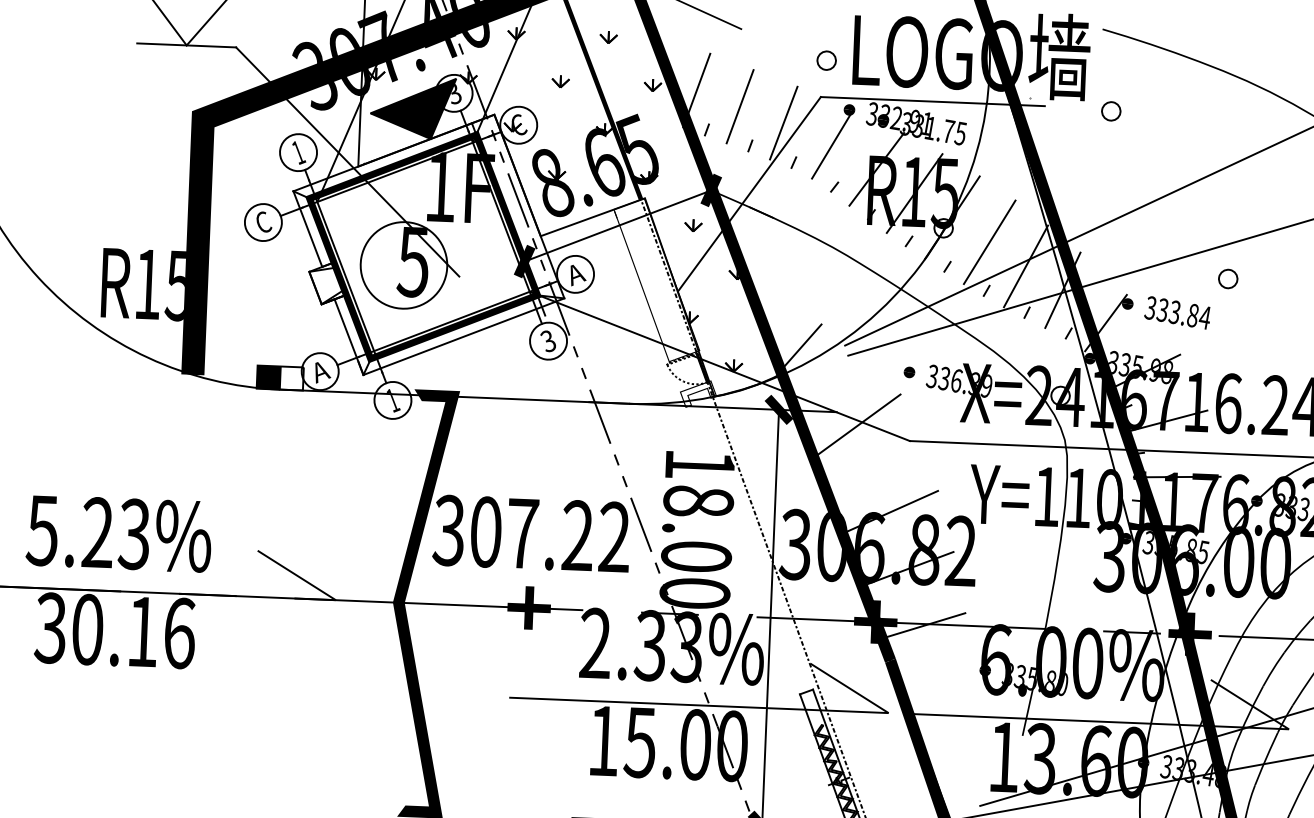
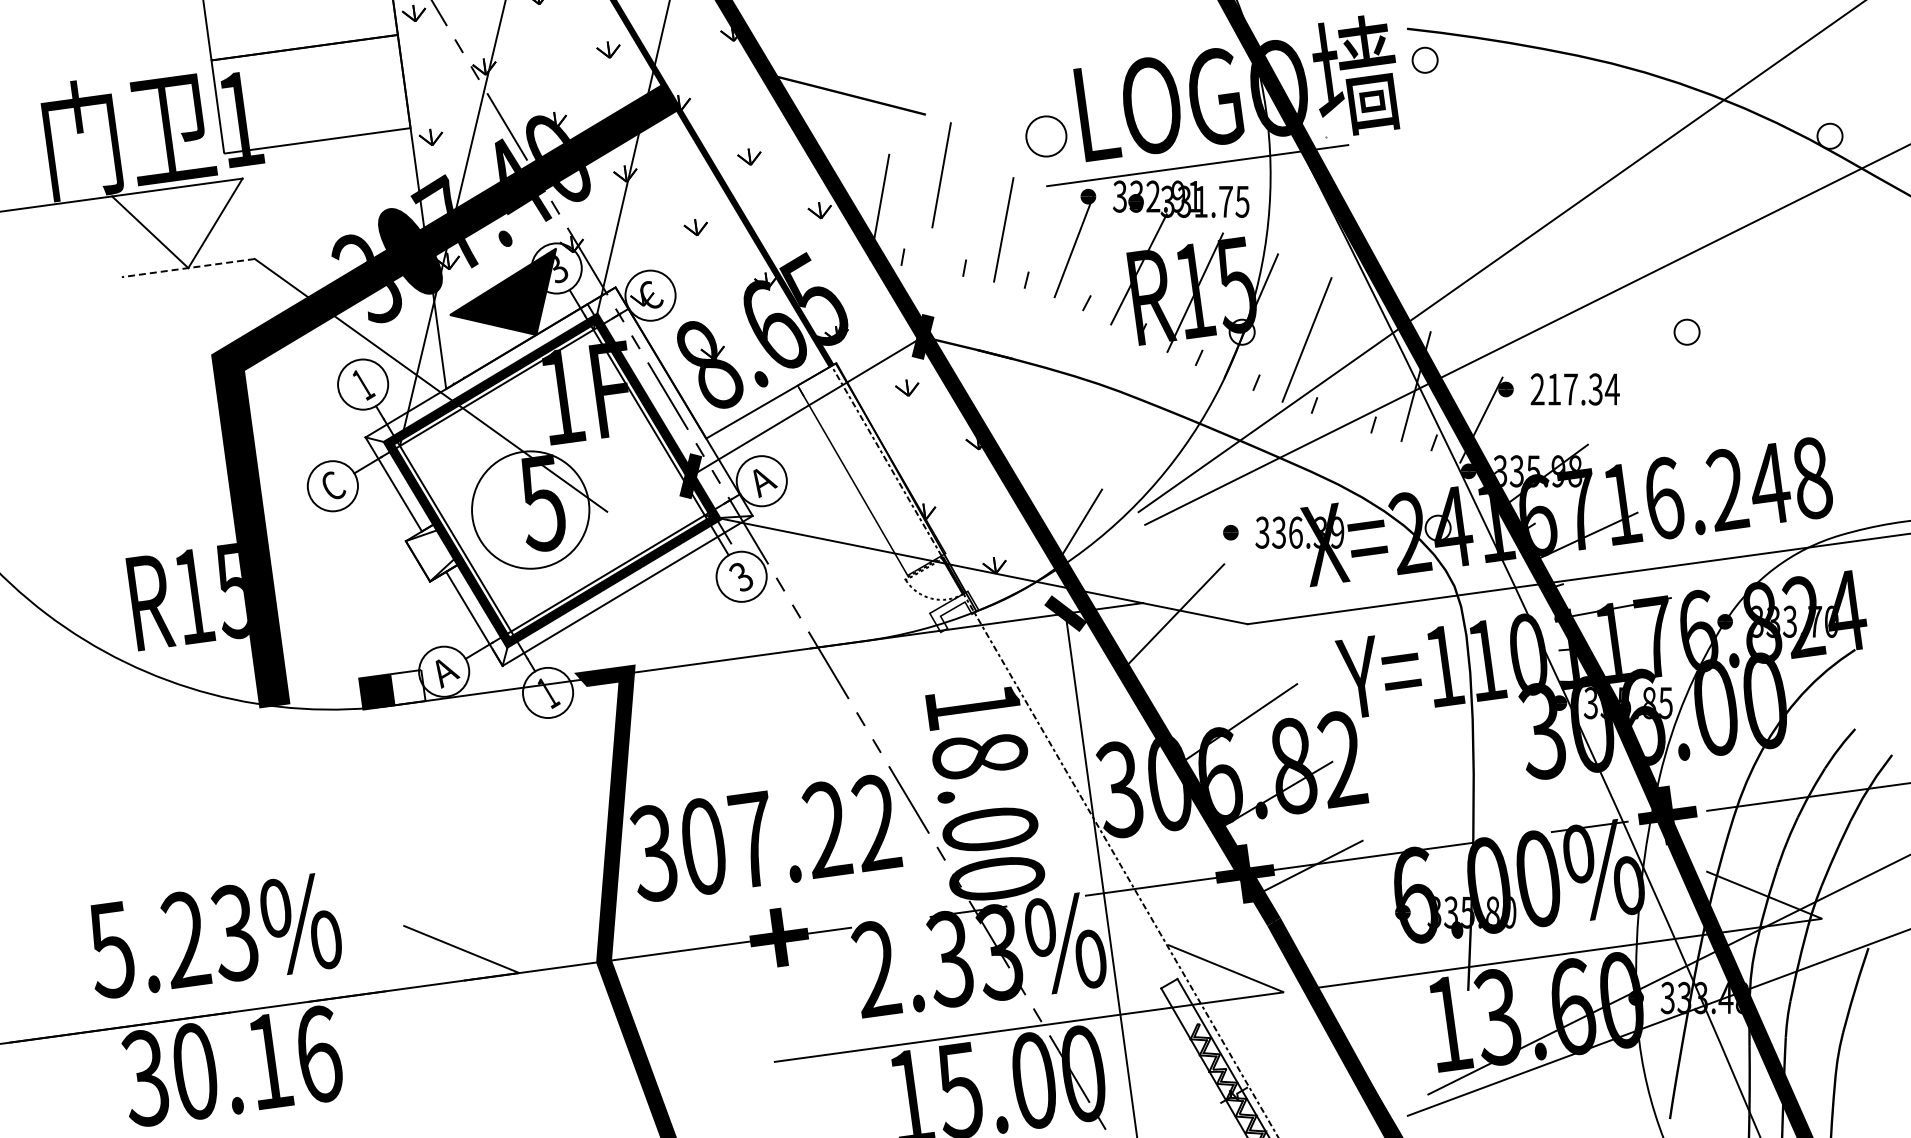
line: (186, 45) -> (187, 268), solid -> dashed
part: (826, 60) -> (1045, 135), size x1.6
line: (740, 106) -> (941, 175), moved
part: (1110, 110) -> (1424, 59), moved
line: (749, 194) -> (975, 332), removed
line: (1025, 266) -> (1360, 363), removed
part: (1227, 278) -> (1686, 331), moved
text: (1171, 311) -> (1566, 389), 333.84 -> 217.34

